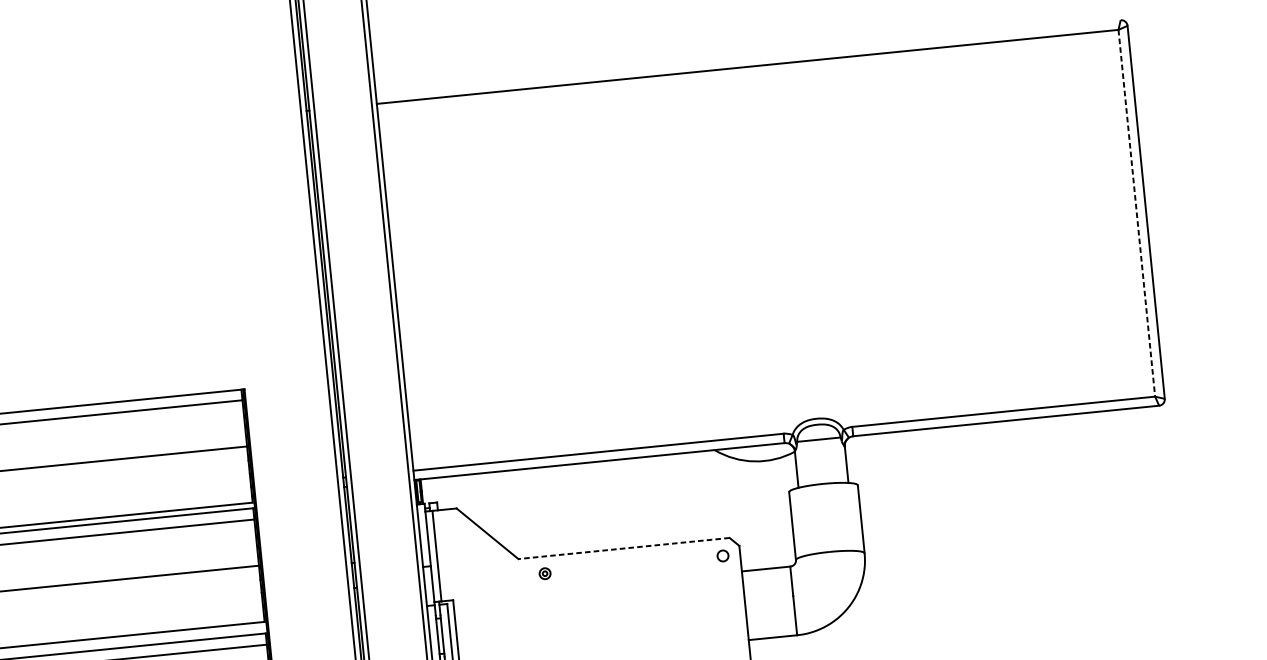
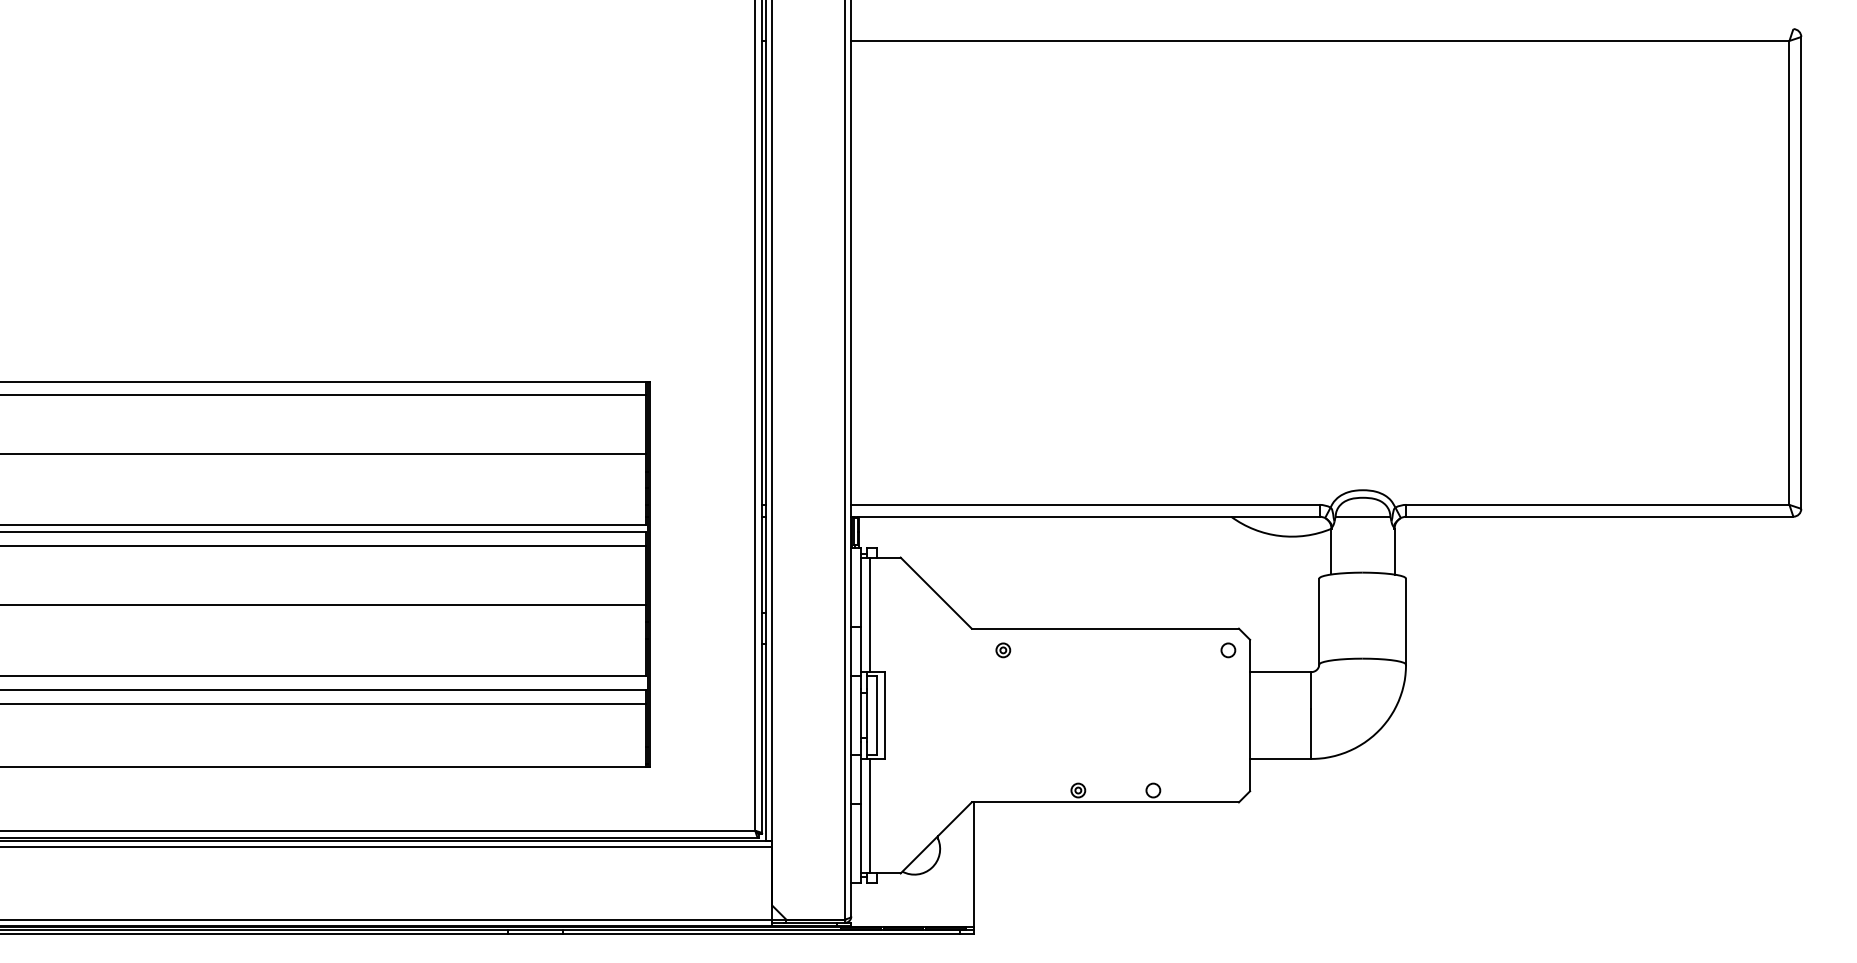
line: (1136, 212) -> (1789, 272), dashed -> solid
line: (624, 548) -> (1105, 628), dashed -> solid

